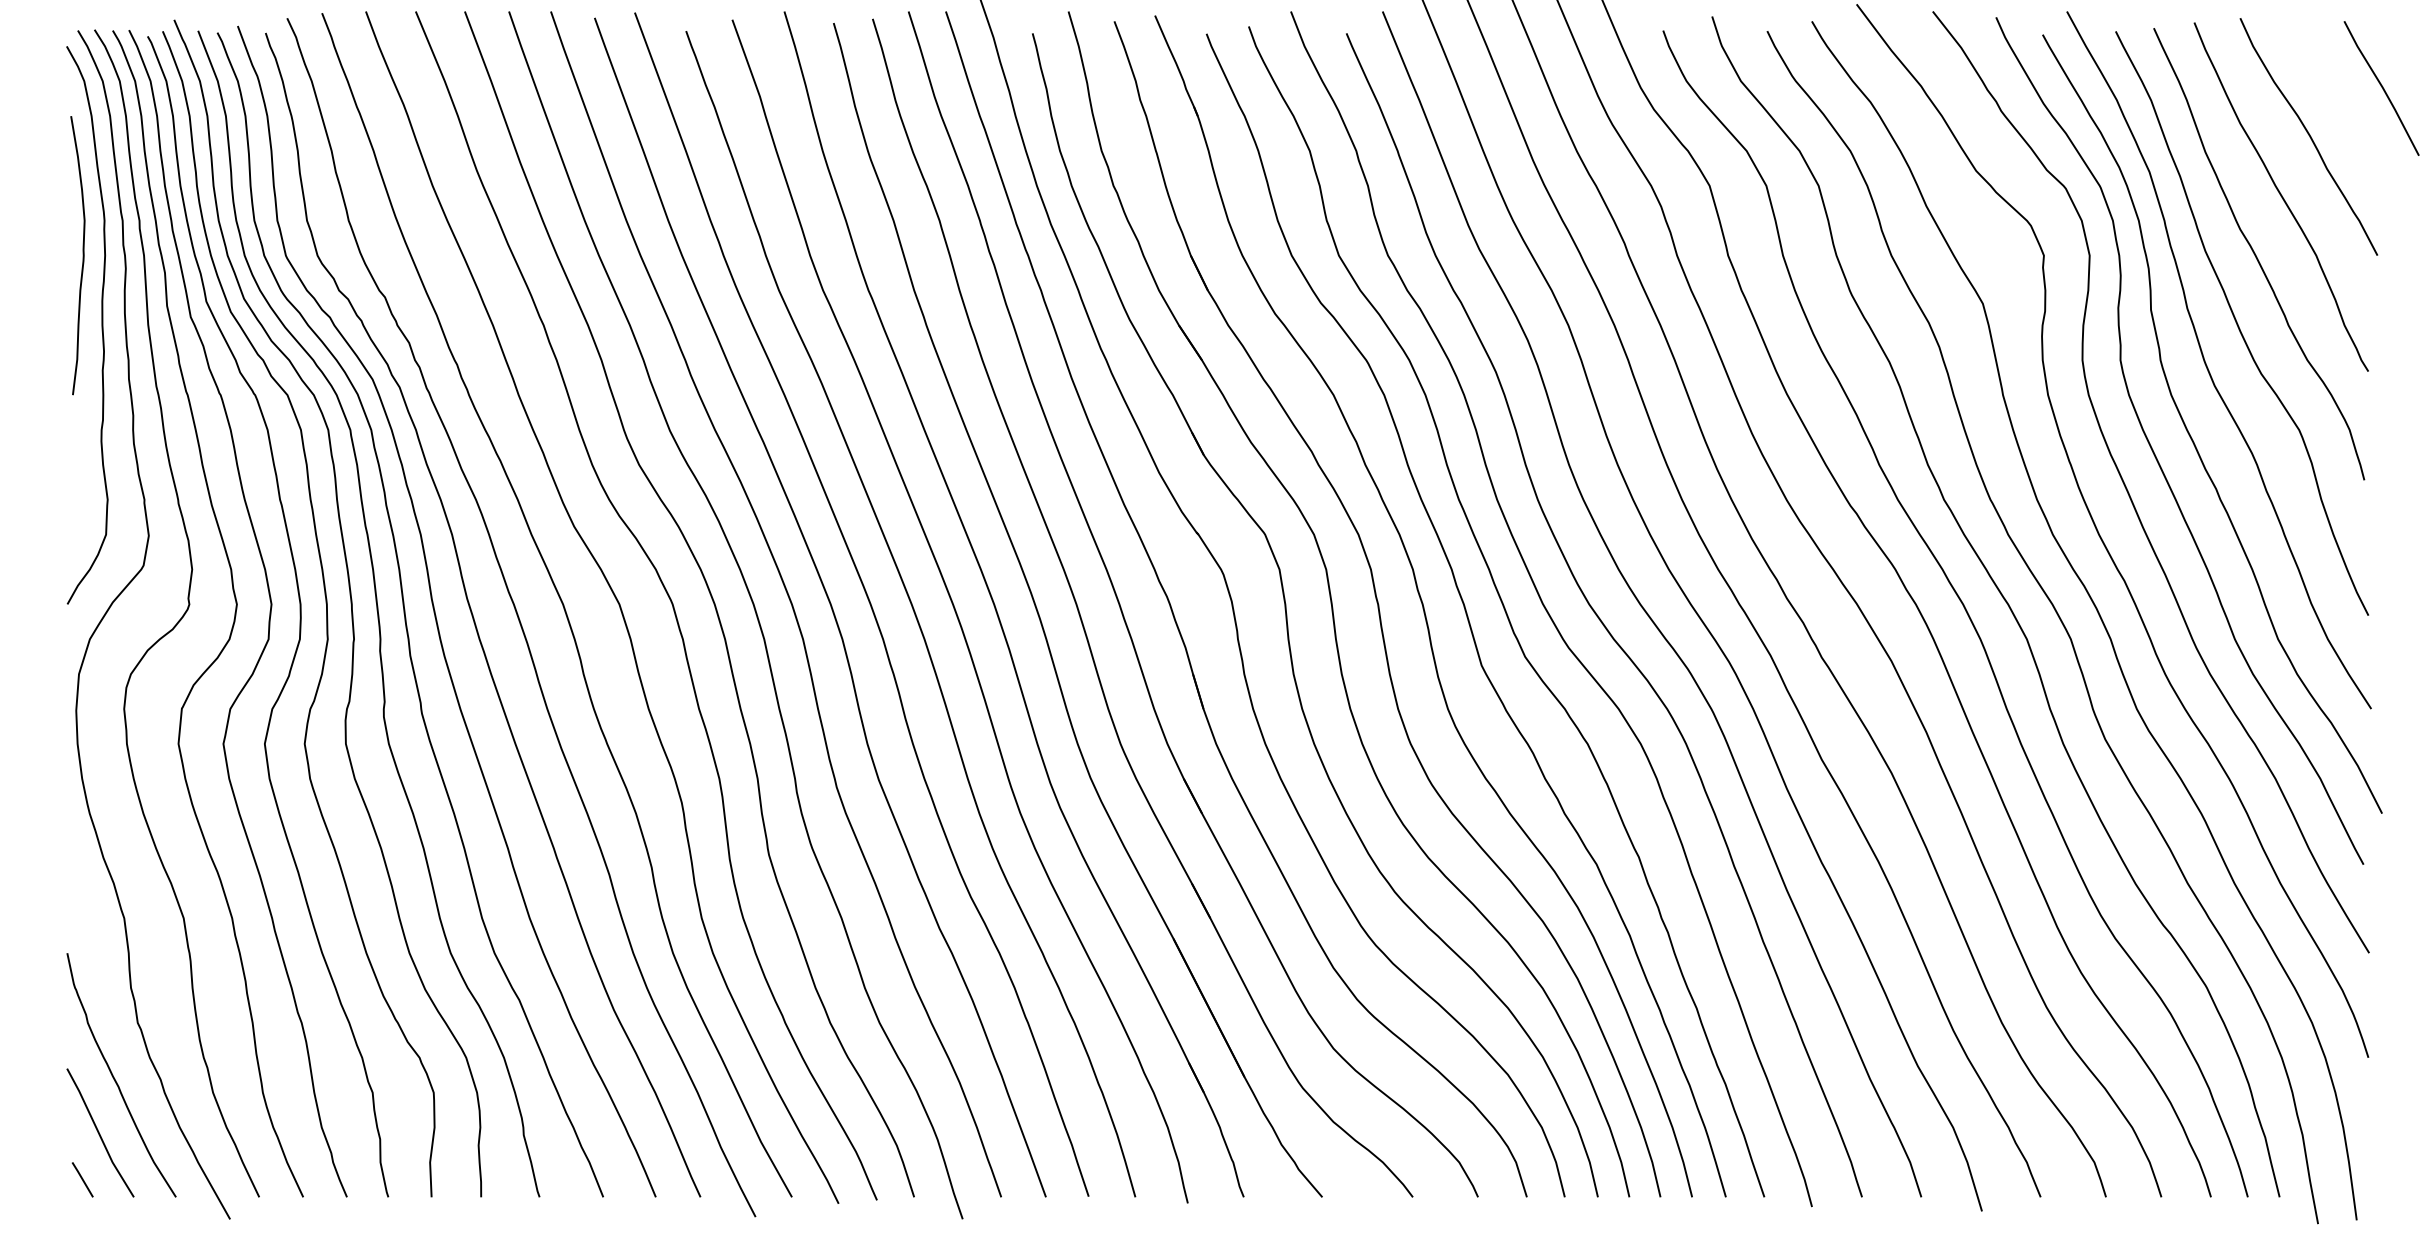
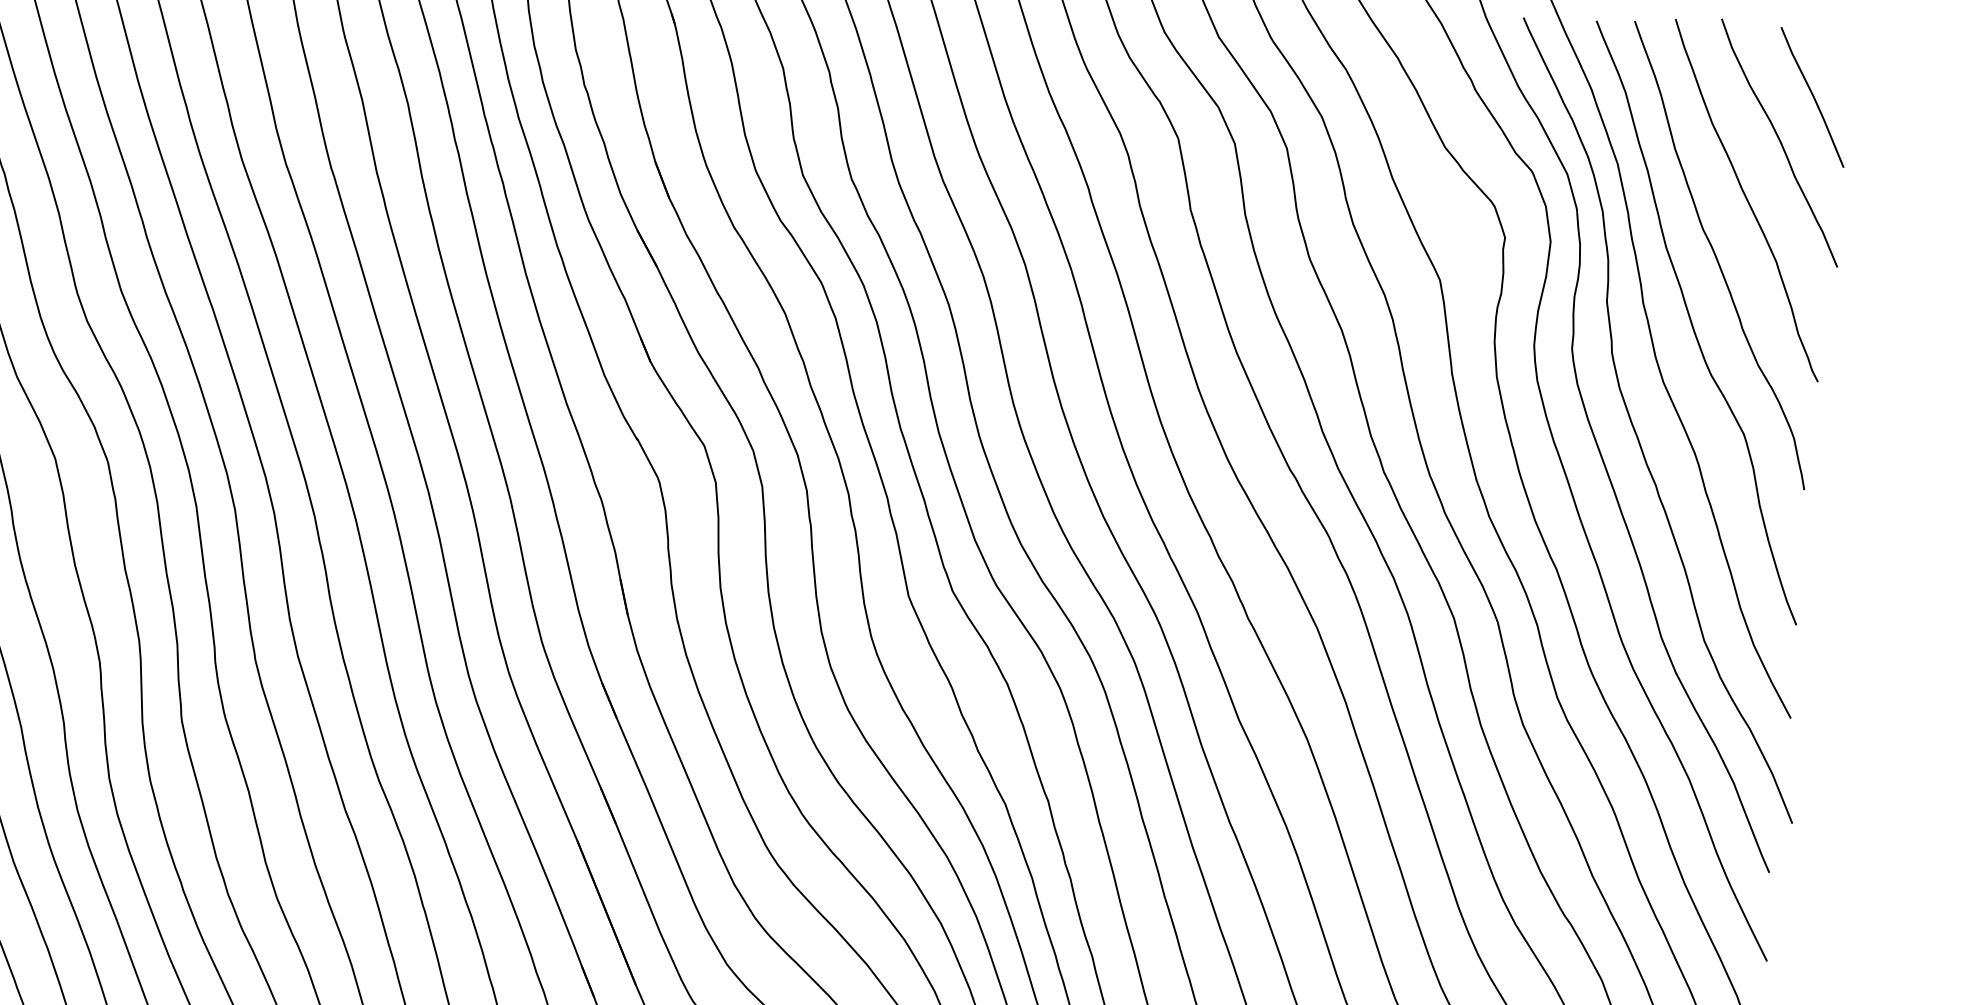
line: (2381, 87) -> (1812, 96), moved

